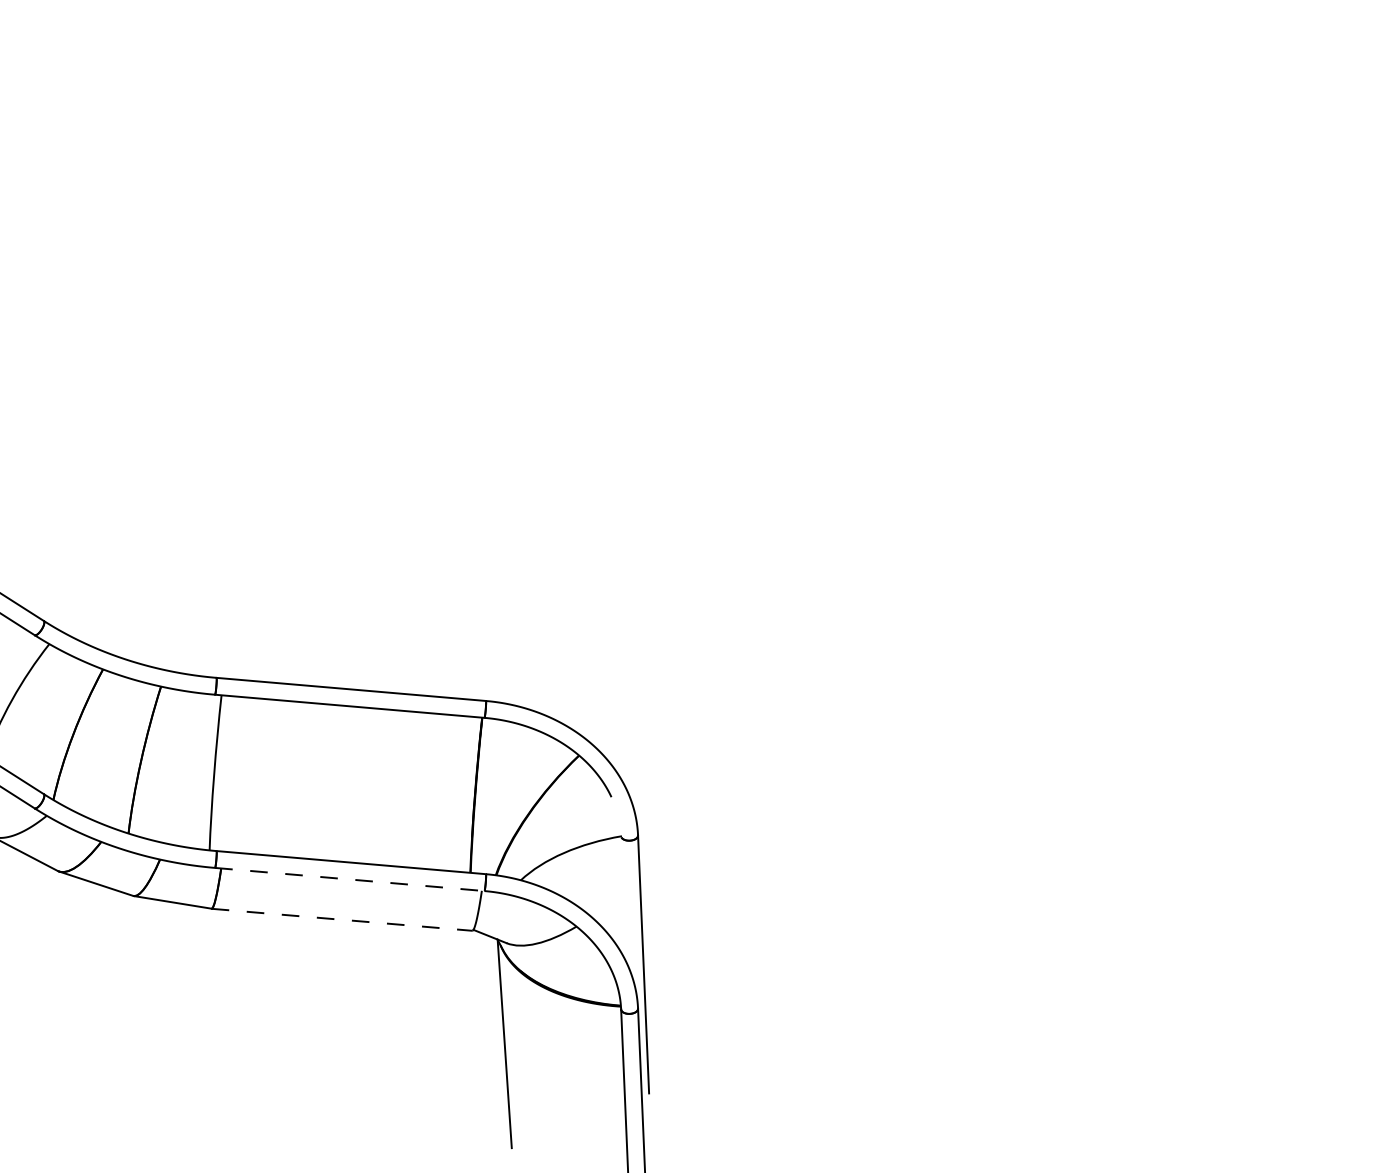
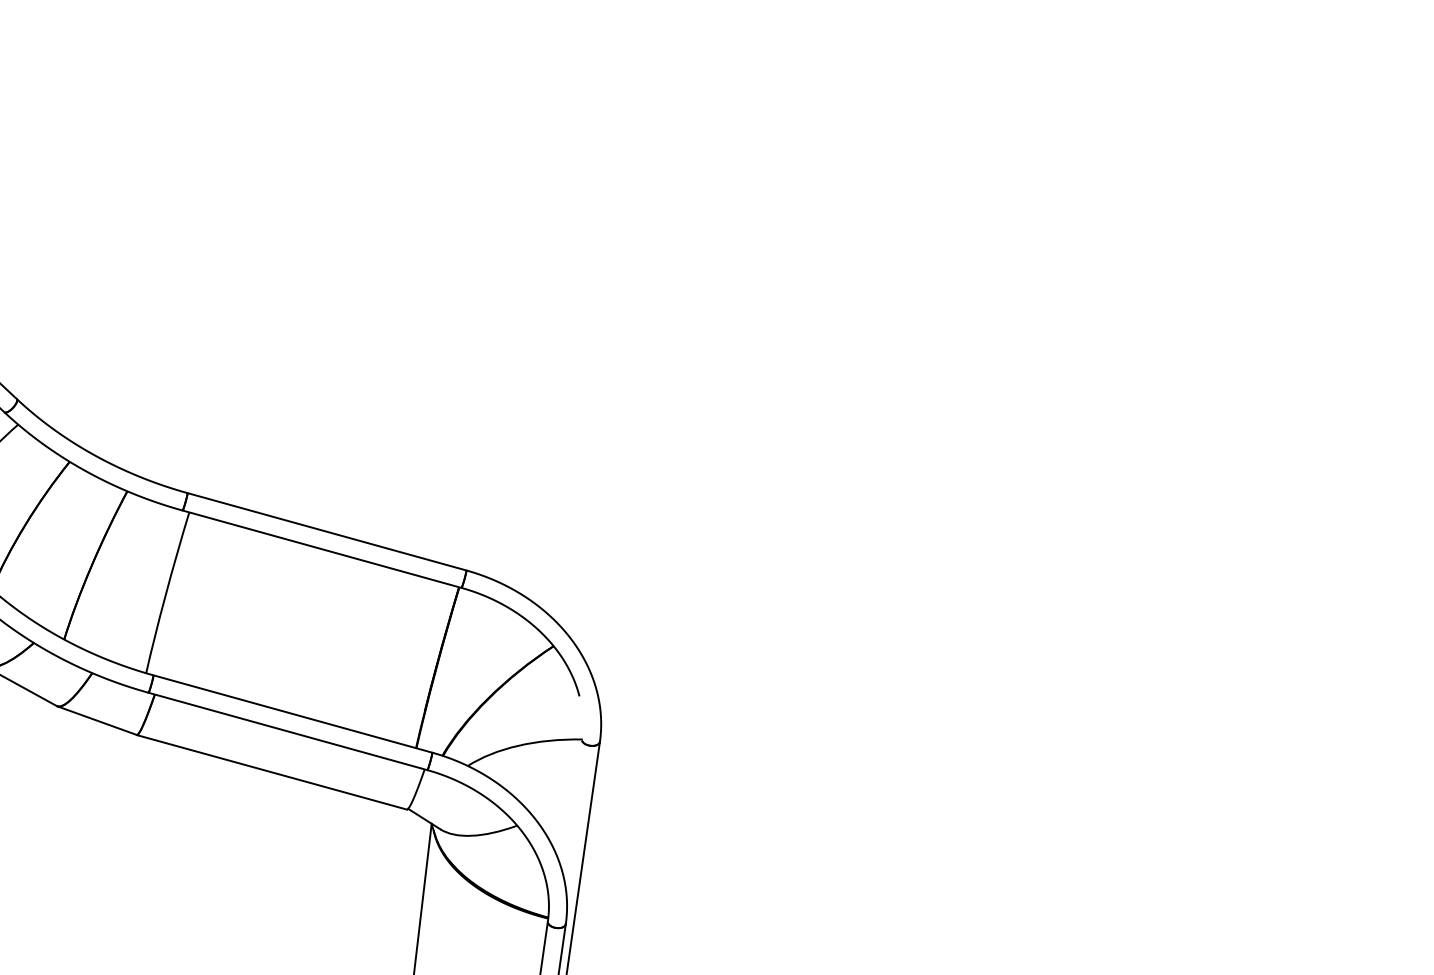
line: (350, 879) -> (288, 731), dashed -> solid
line: (342, 919) -> (272, 772), dashed -> solid

